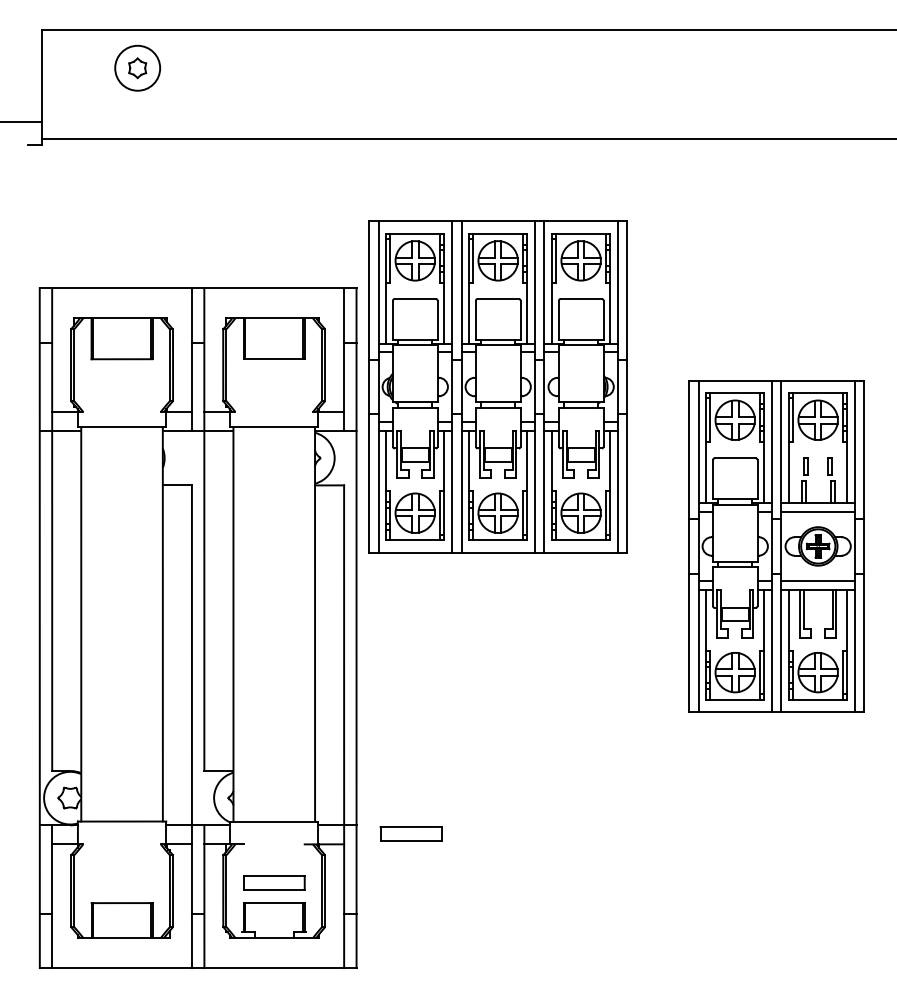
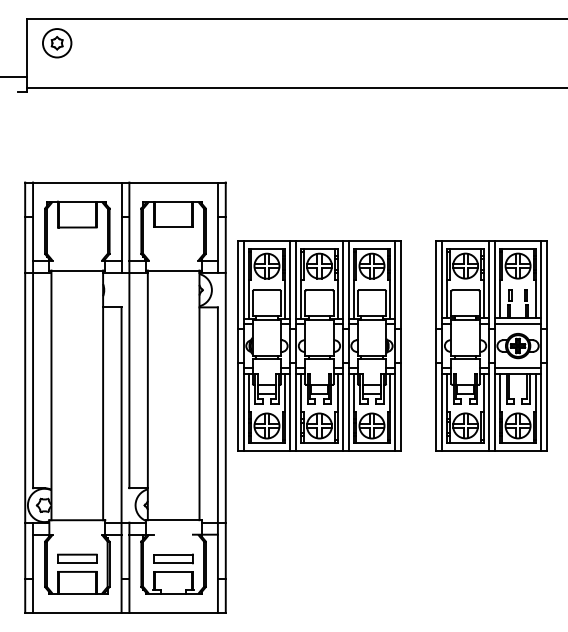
part: (138, 68) -> (57, 43), moved
part: (498, 386) -> (319, 345), moved
part: (411, 833) -> (77, 558), moved

